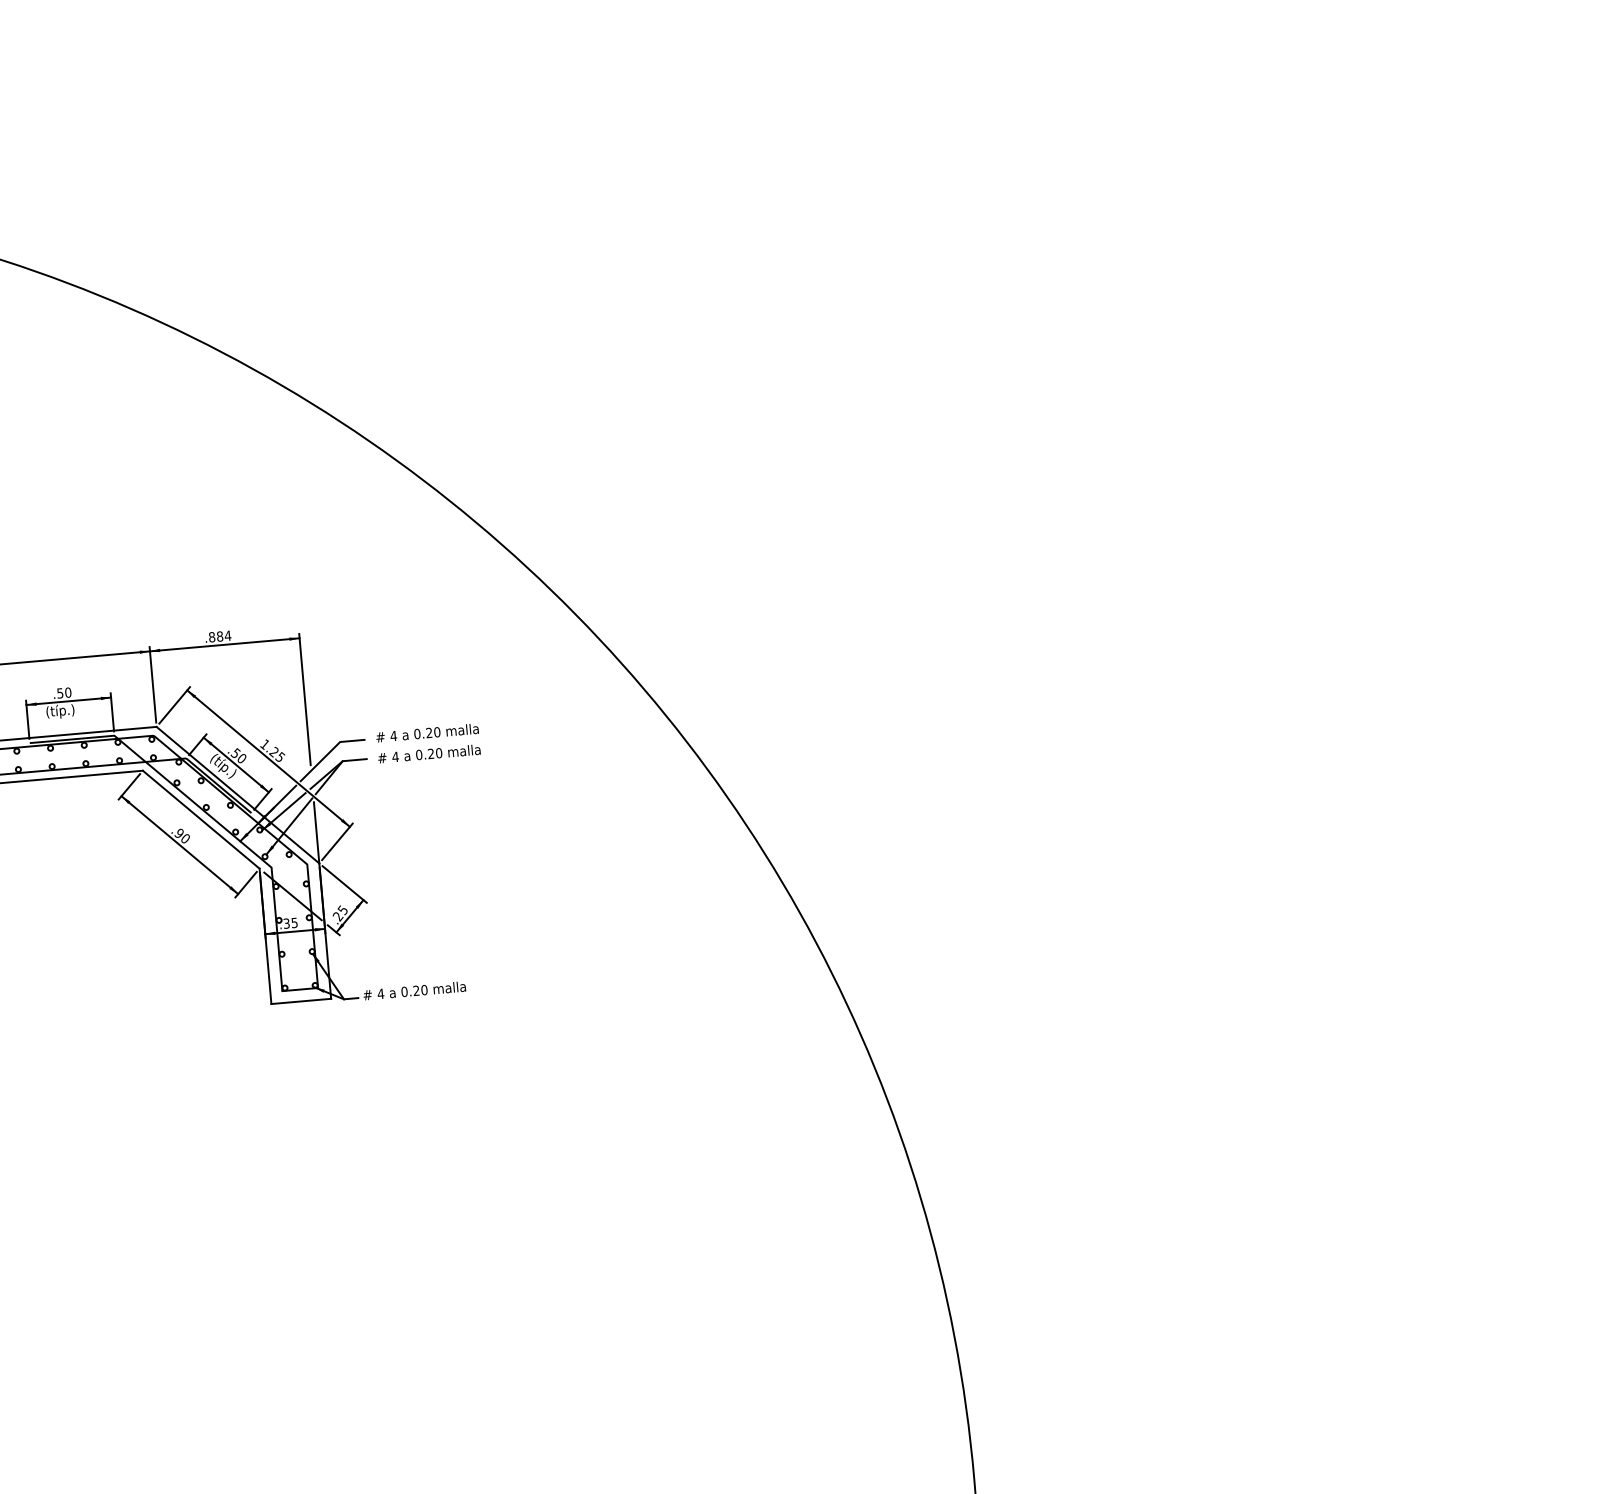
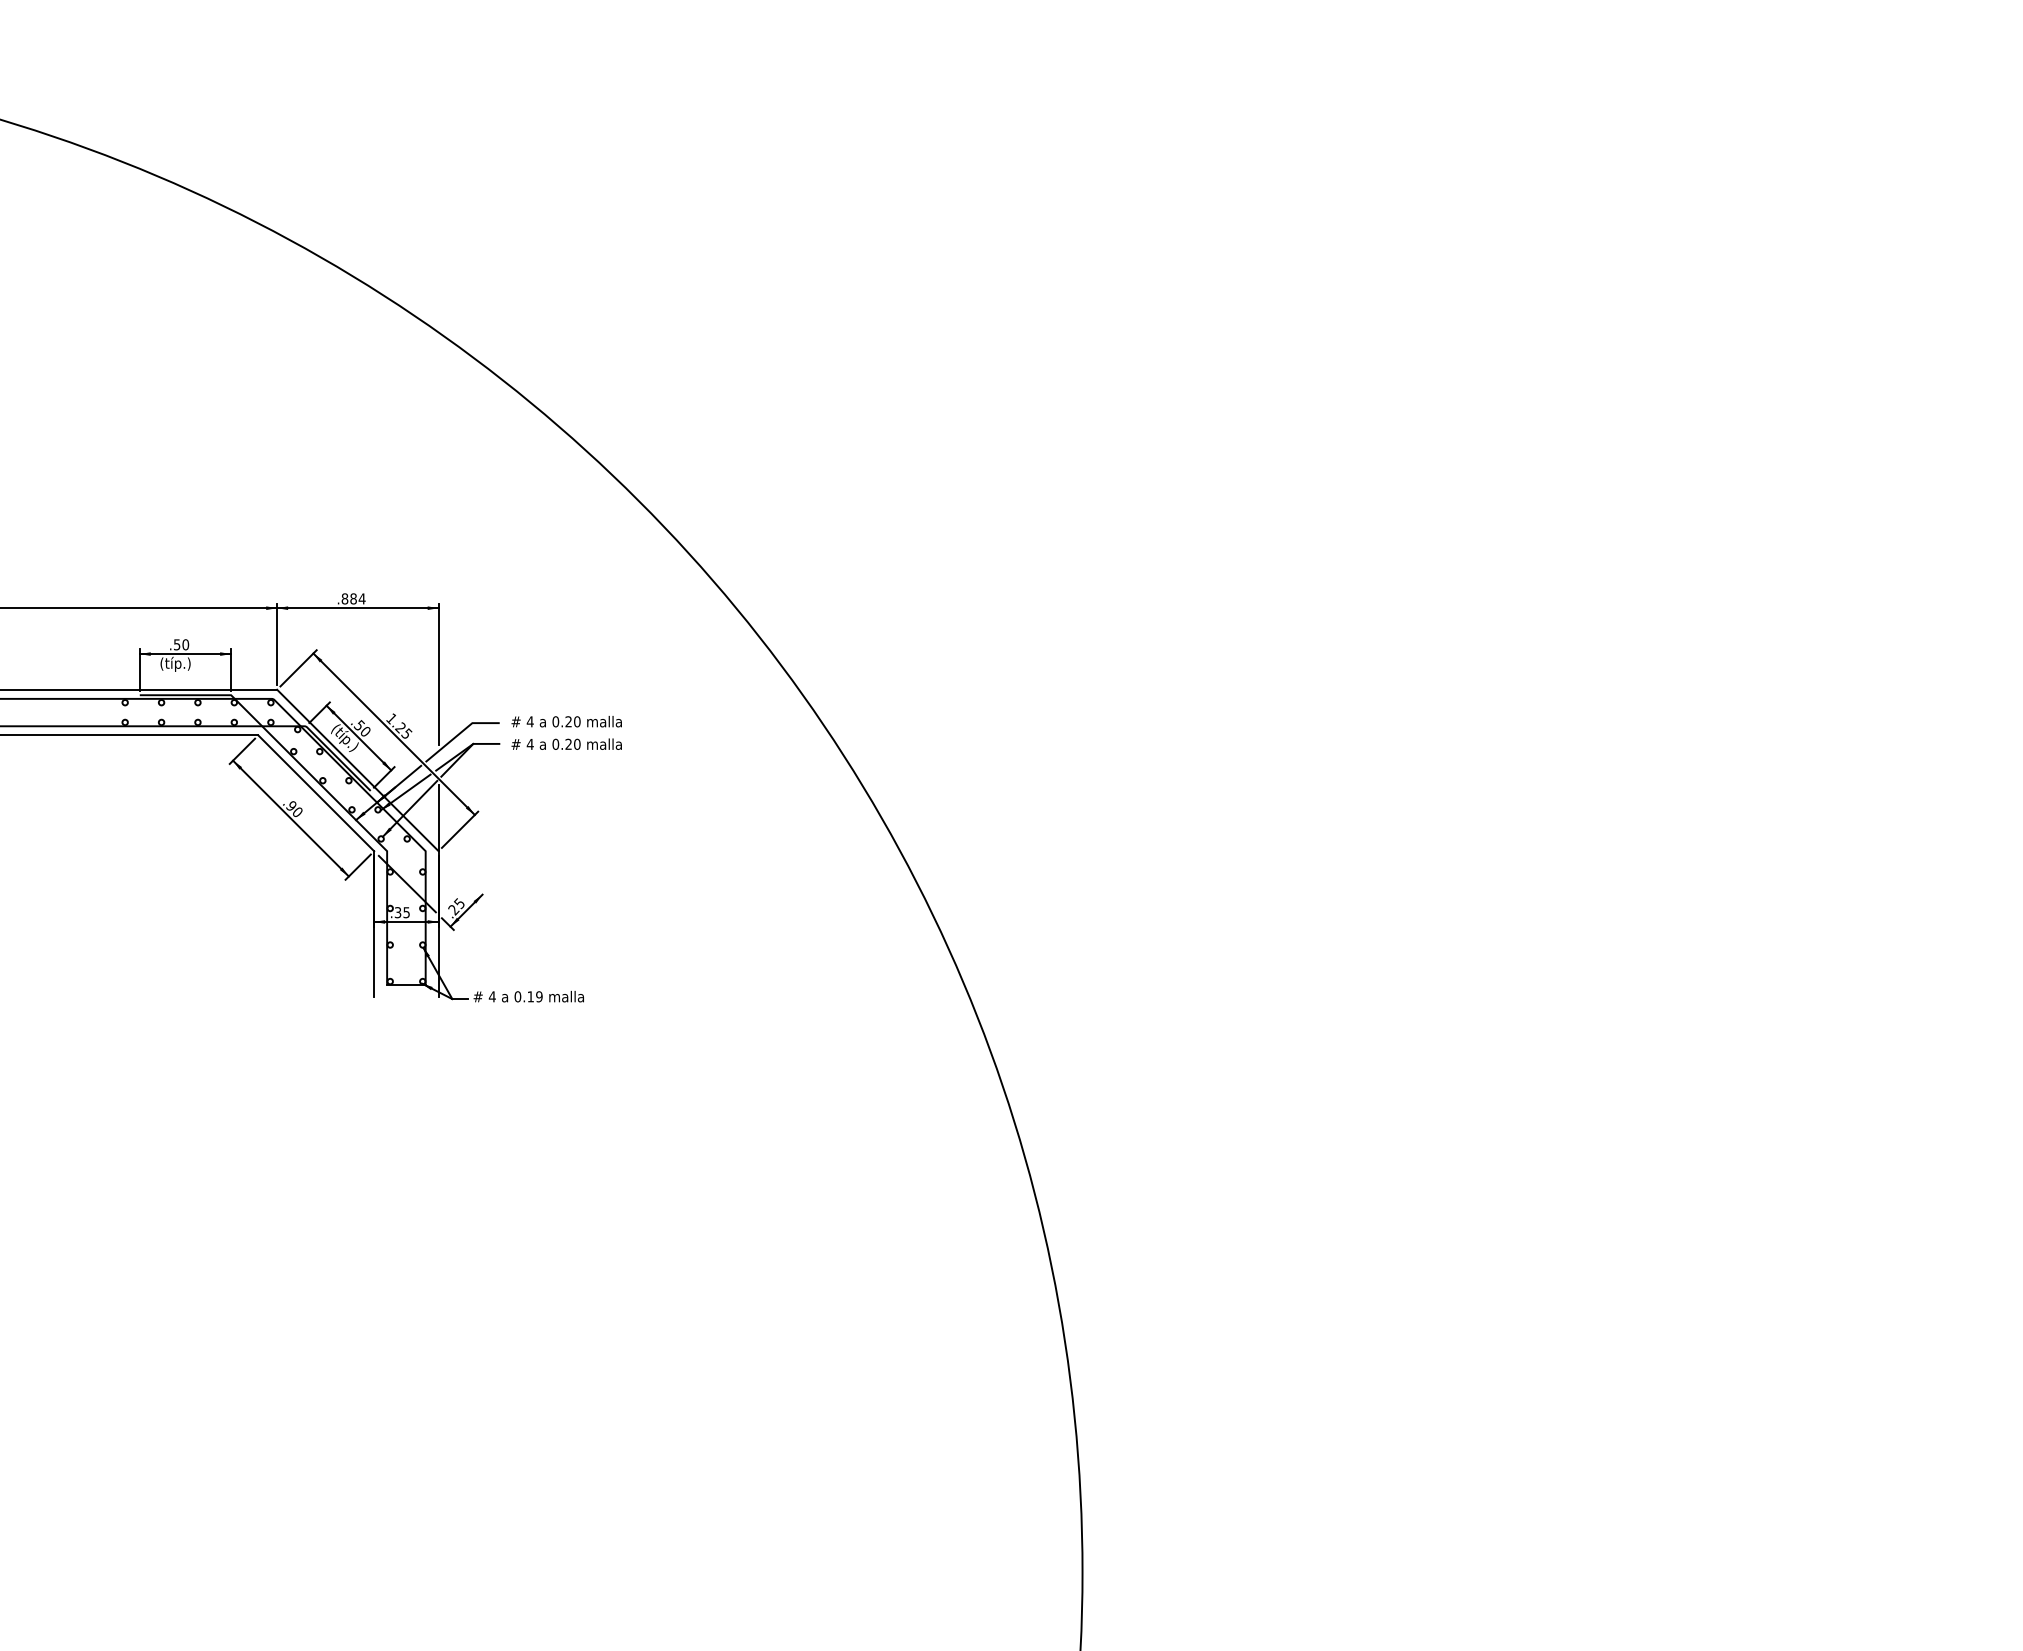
line: (344, 883) -> (463, 875), removed
text: (419, 990) -> (534, 996), 0.20 -> 0.19
line: (301, 1001) -> (406, 997), removed

